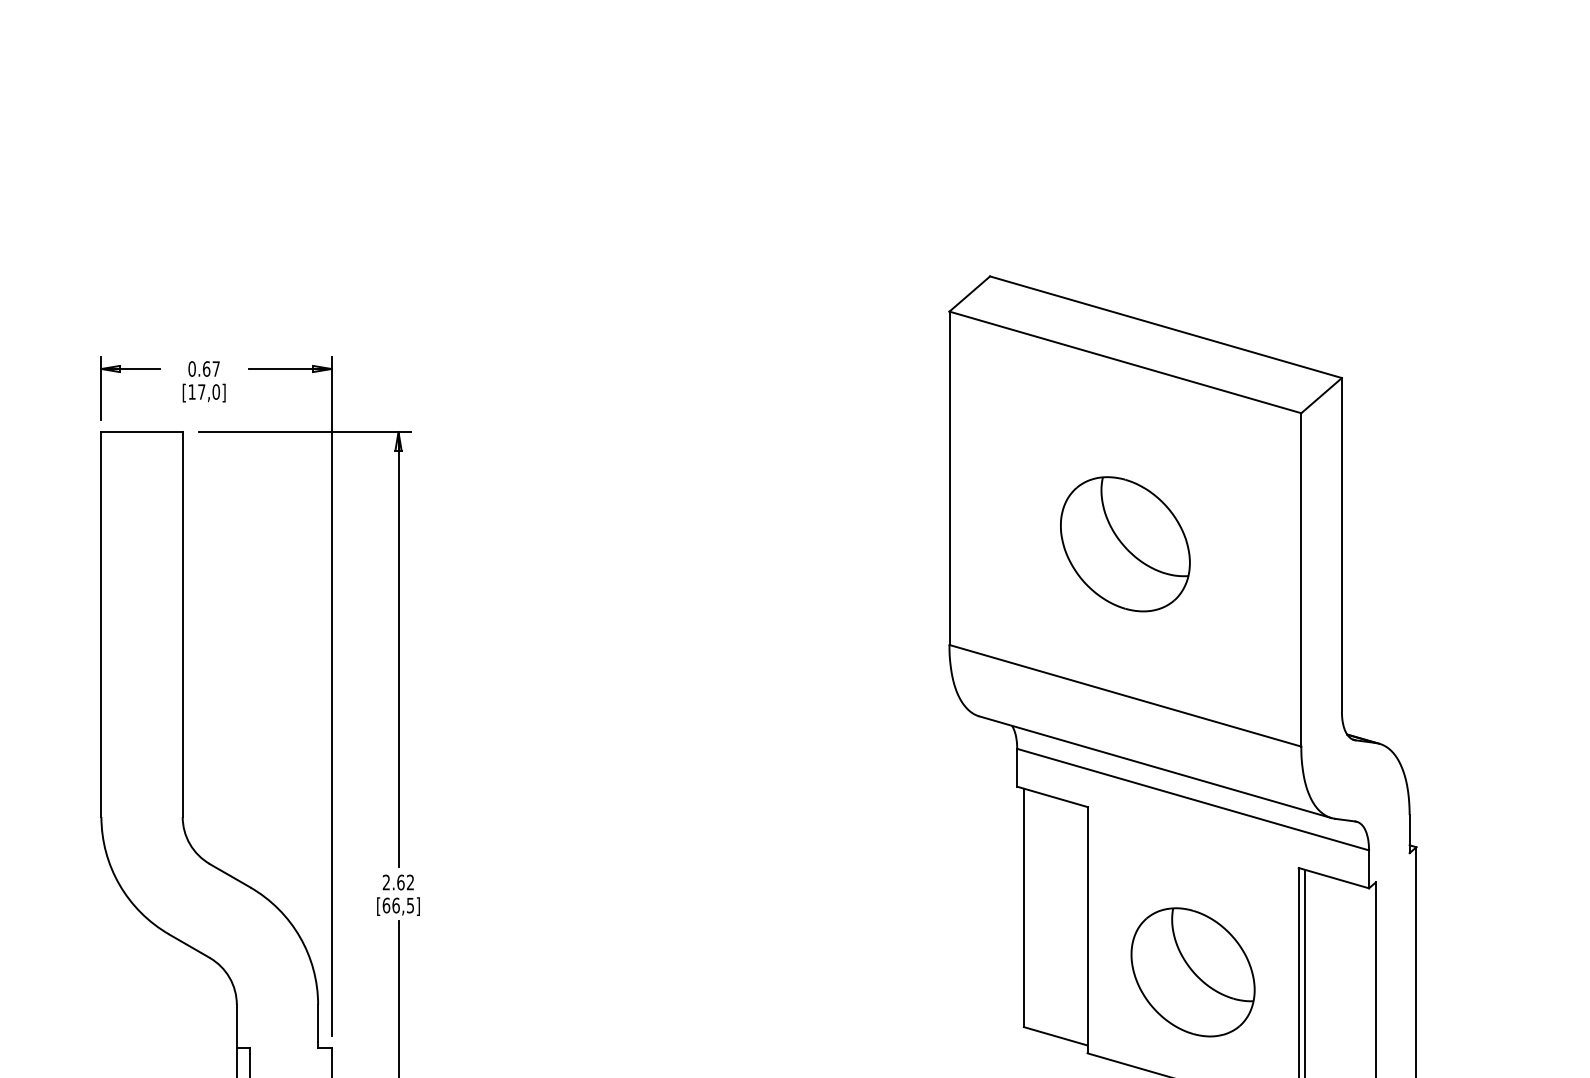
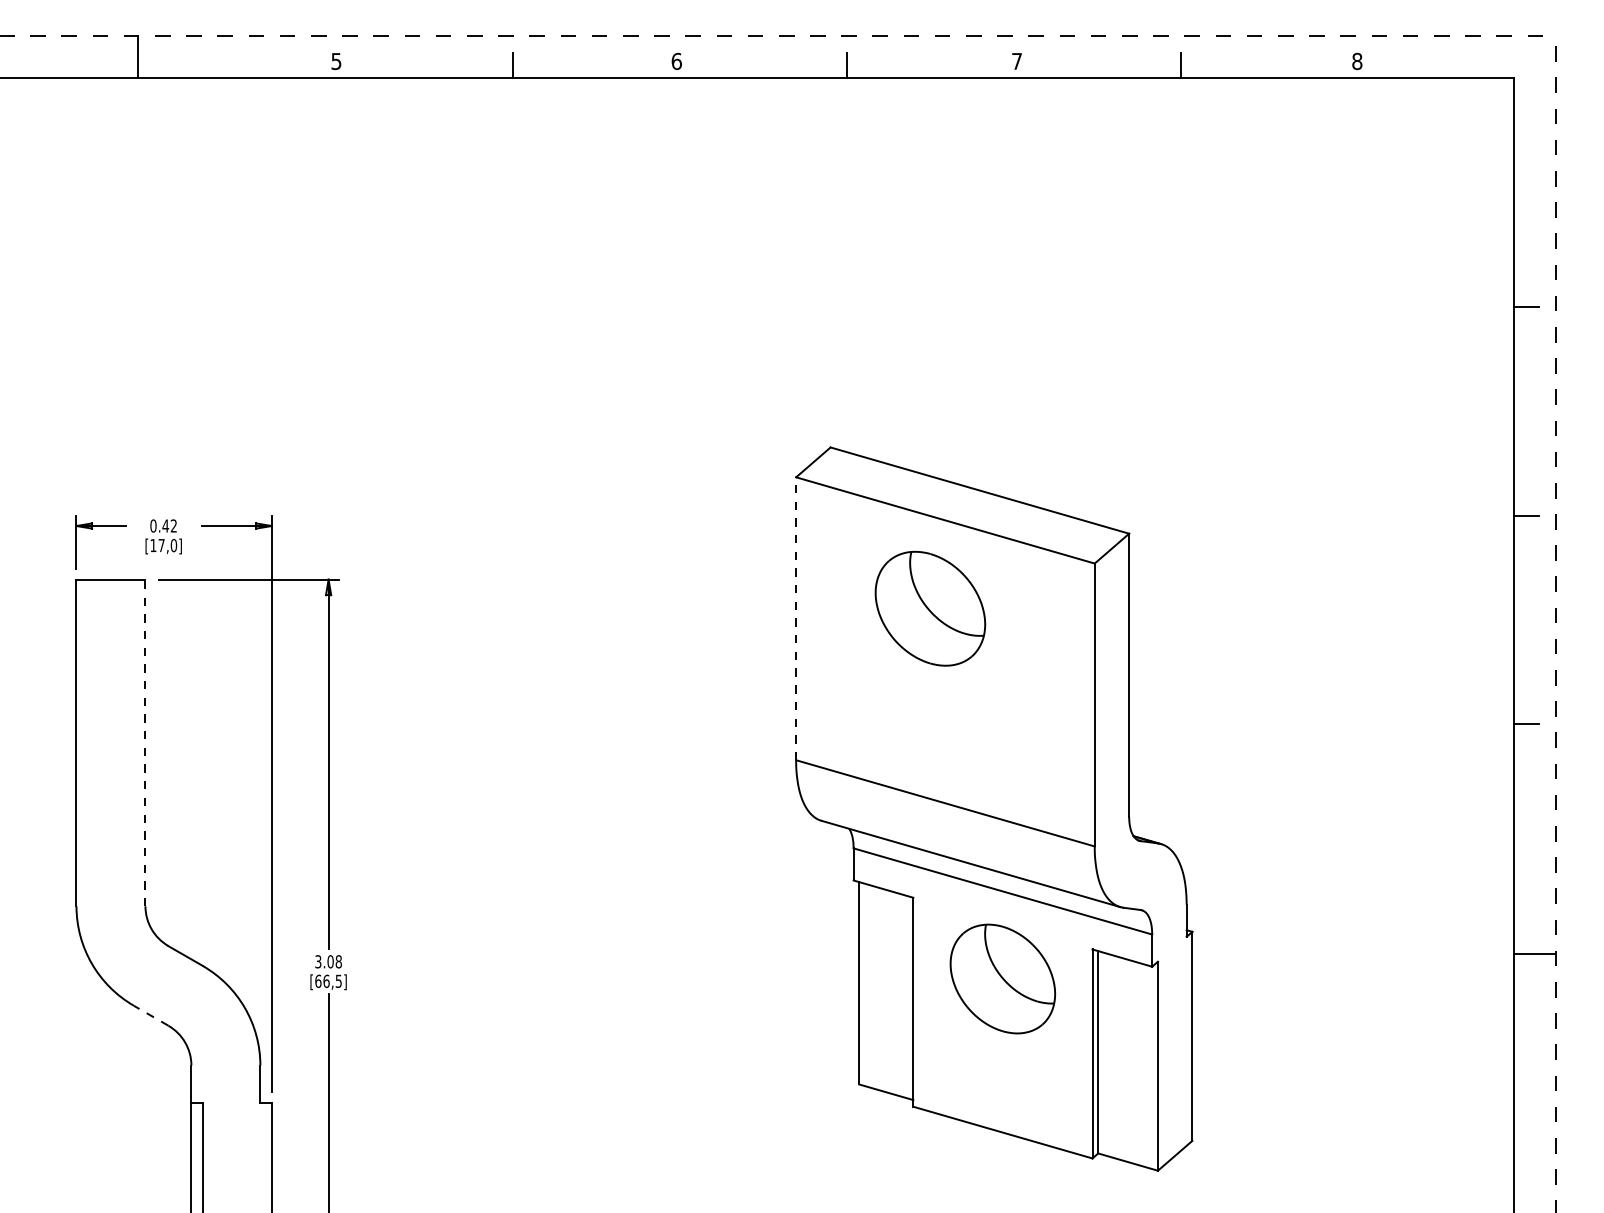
text: (211, 368) -> (169, 525), 0.67 -> 0.42
line: (949, 477) -> (796, 618), solid -> dashed
part: (1125, 543) -> (930, 608), moved
line: (182, 624) -> (145, 742), solid -> dashed
text: (398, 882) -> (328, 961), 2.62 -> 3.08
line: (189, 945) -> (151, 1015), solid -> dashed
part: (1192, 971) -> (1002, 978), moved

